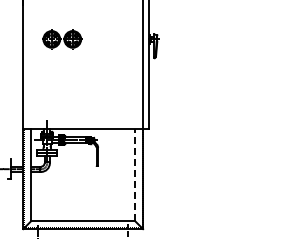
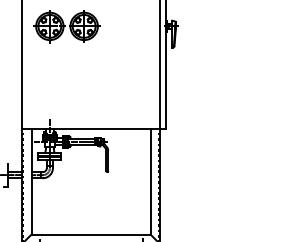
part: (62, 39) -> (67, 26), size x1.43
line: (135, 175) -> (150, 182), dashed -> solid

